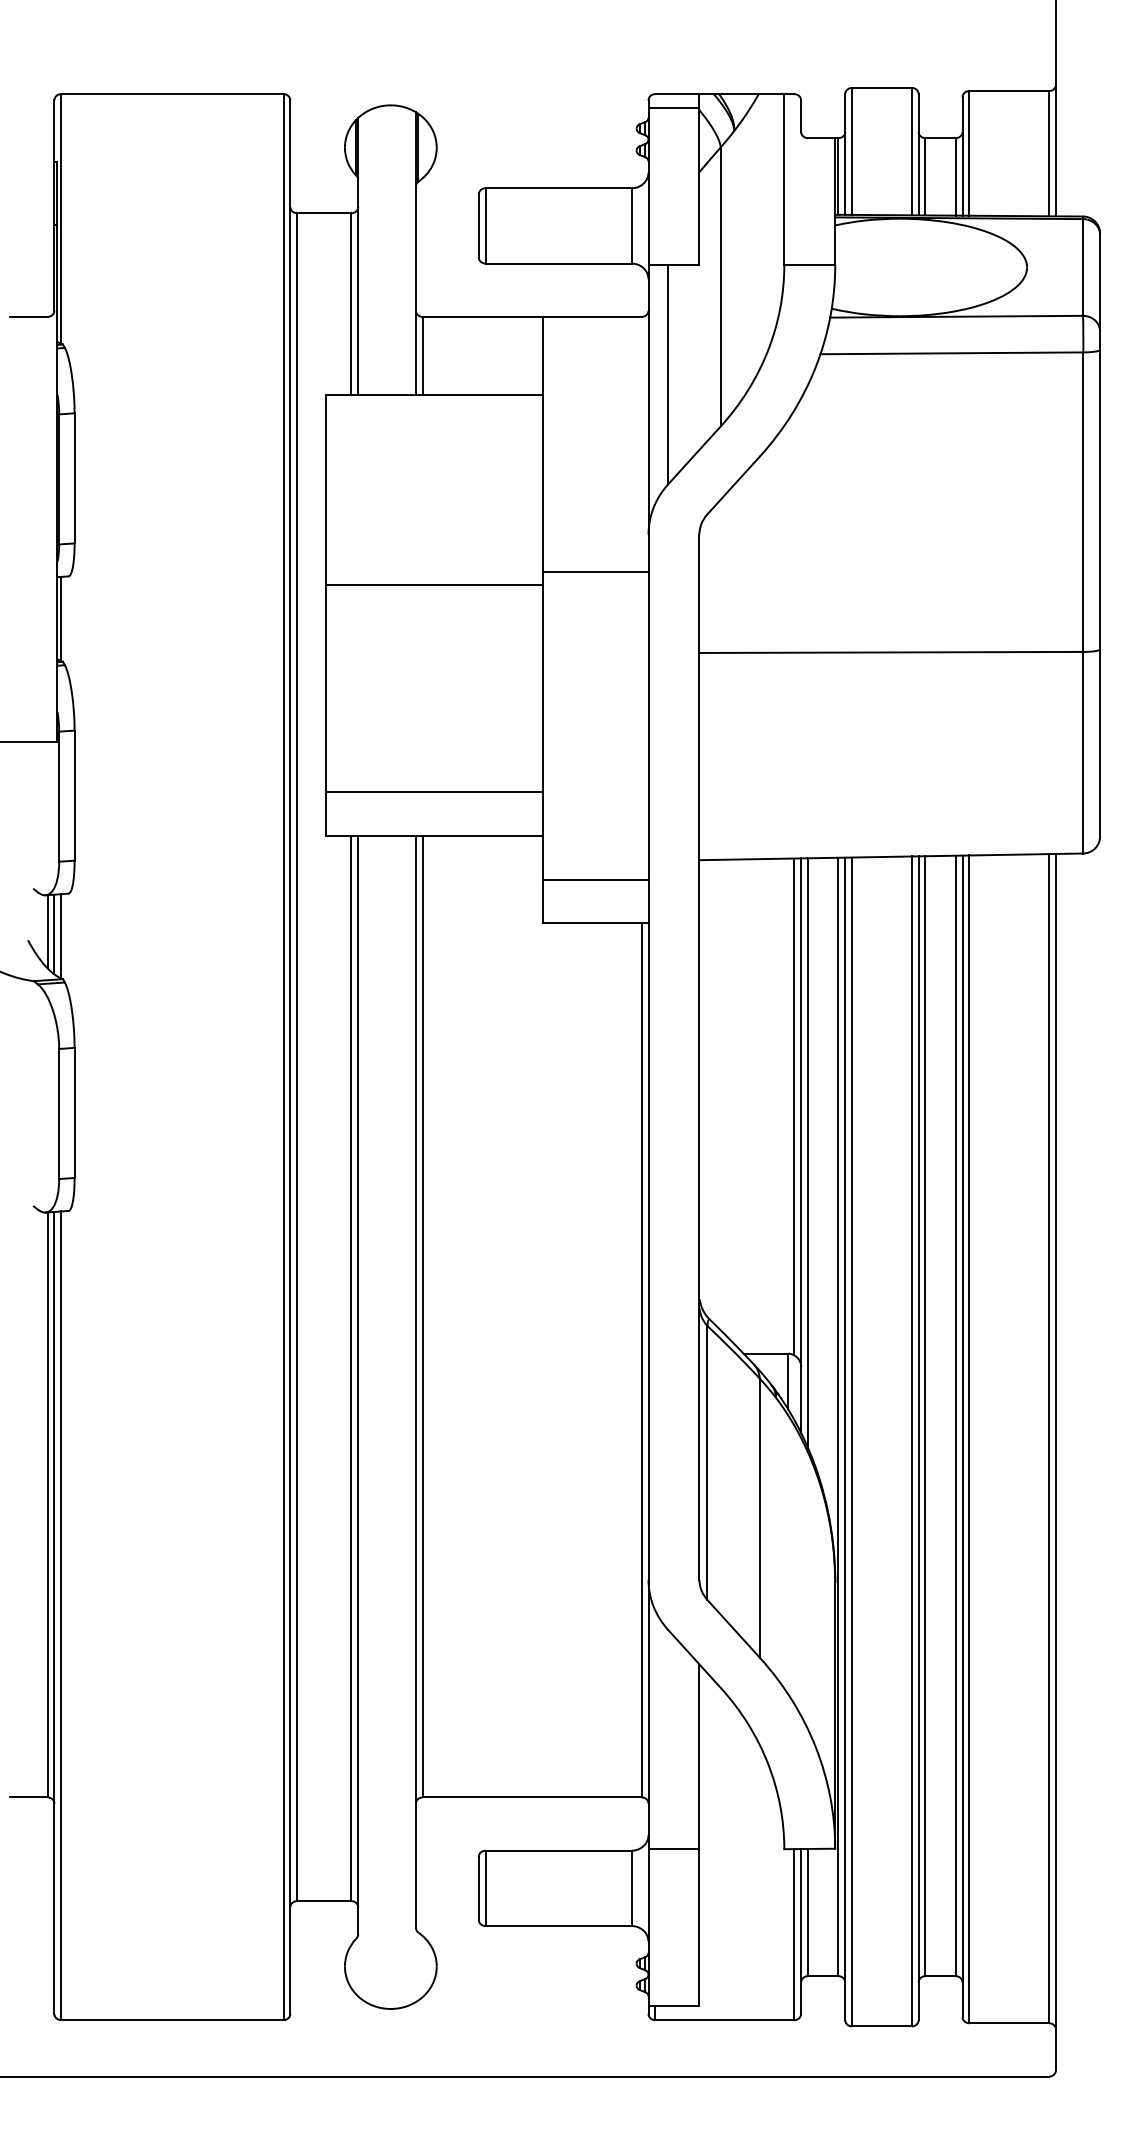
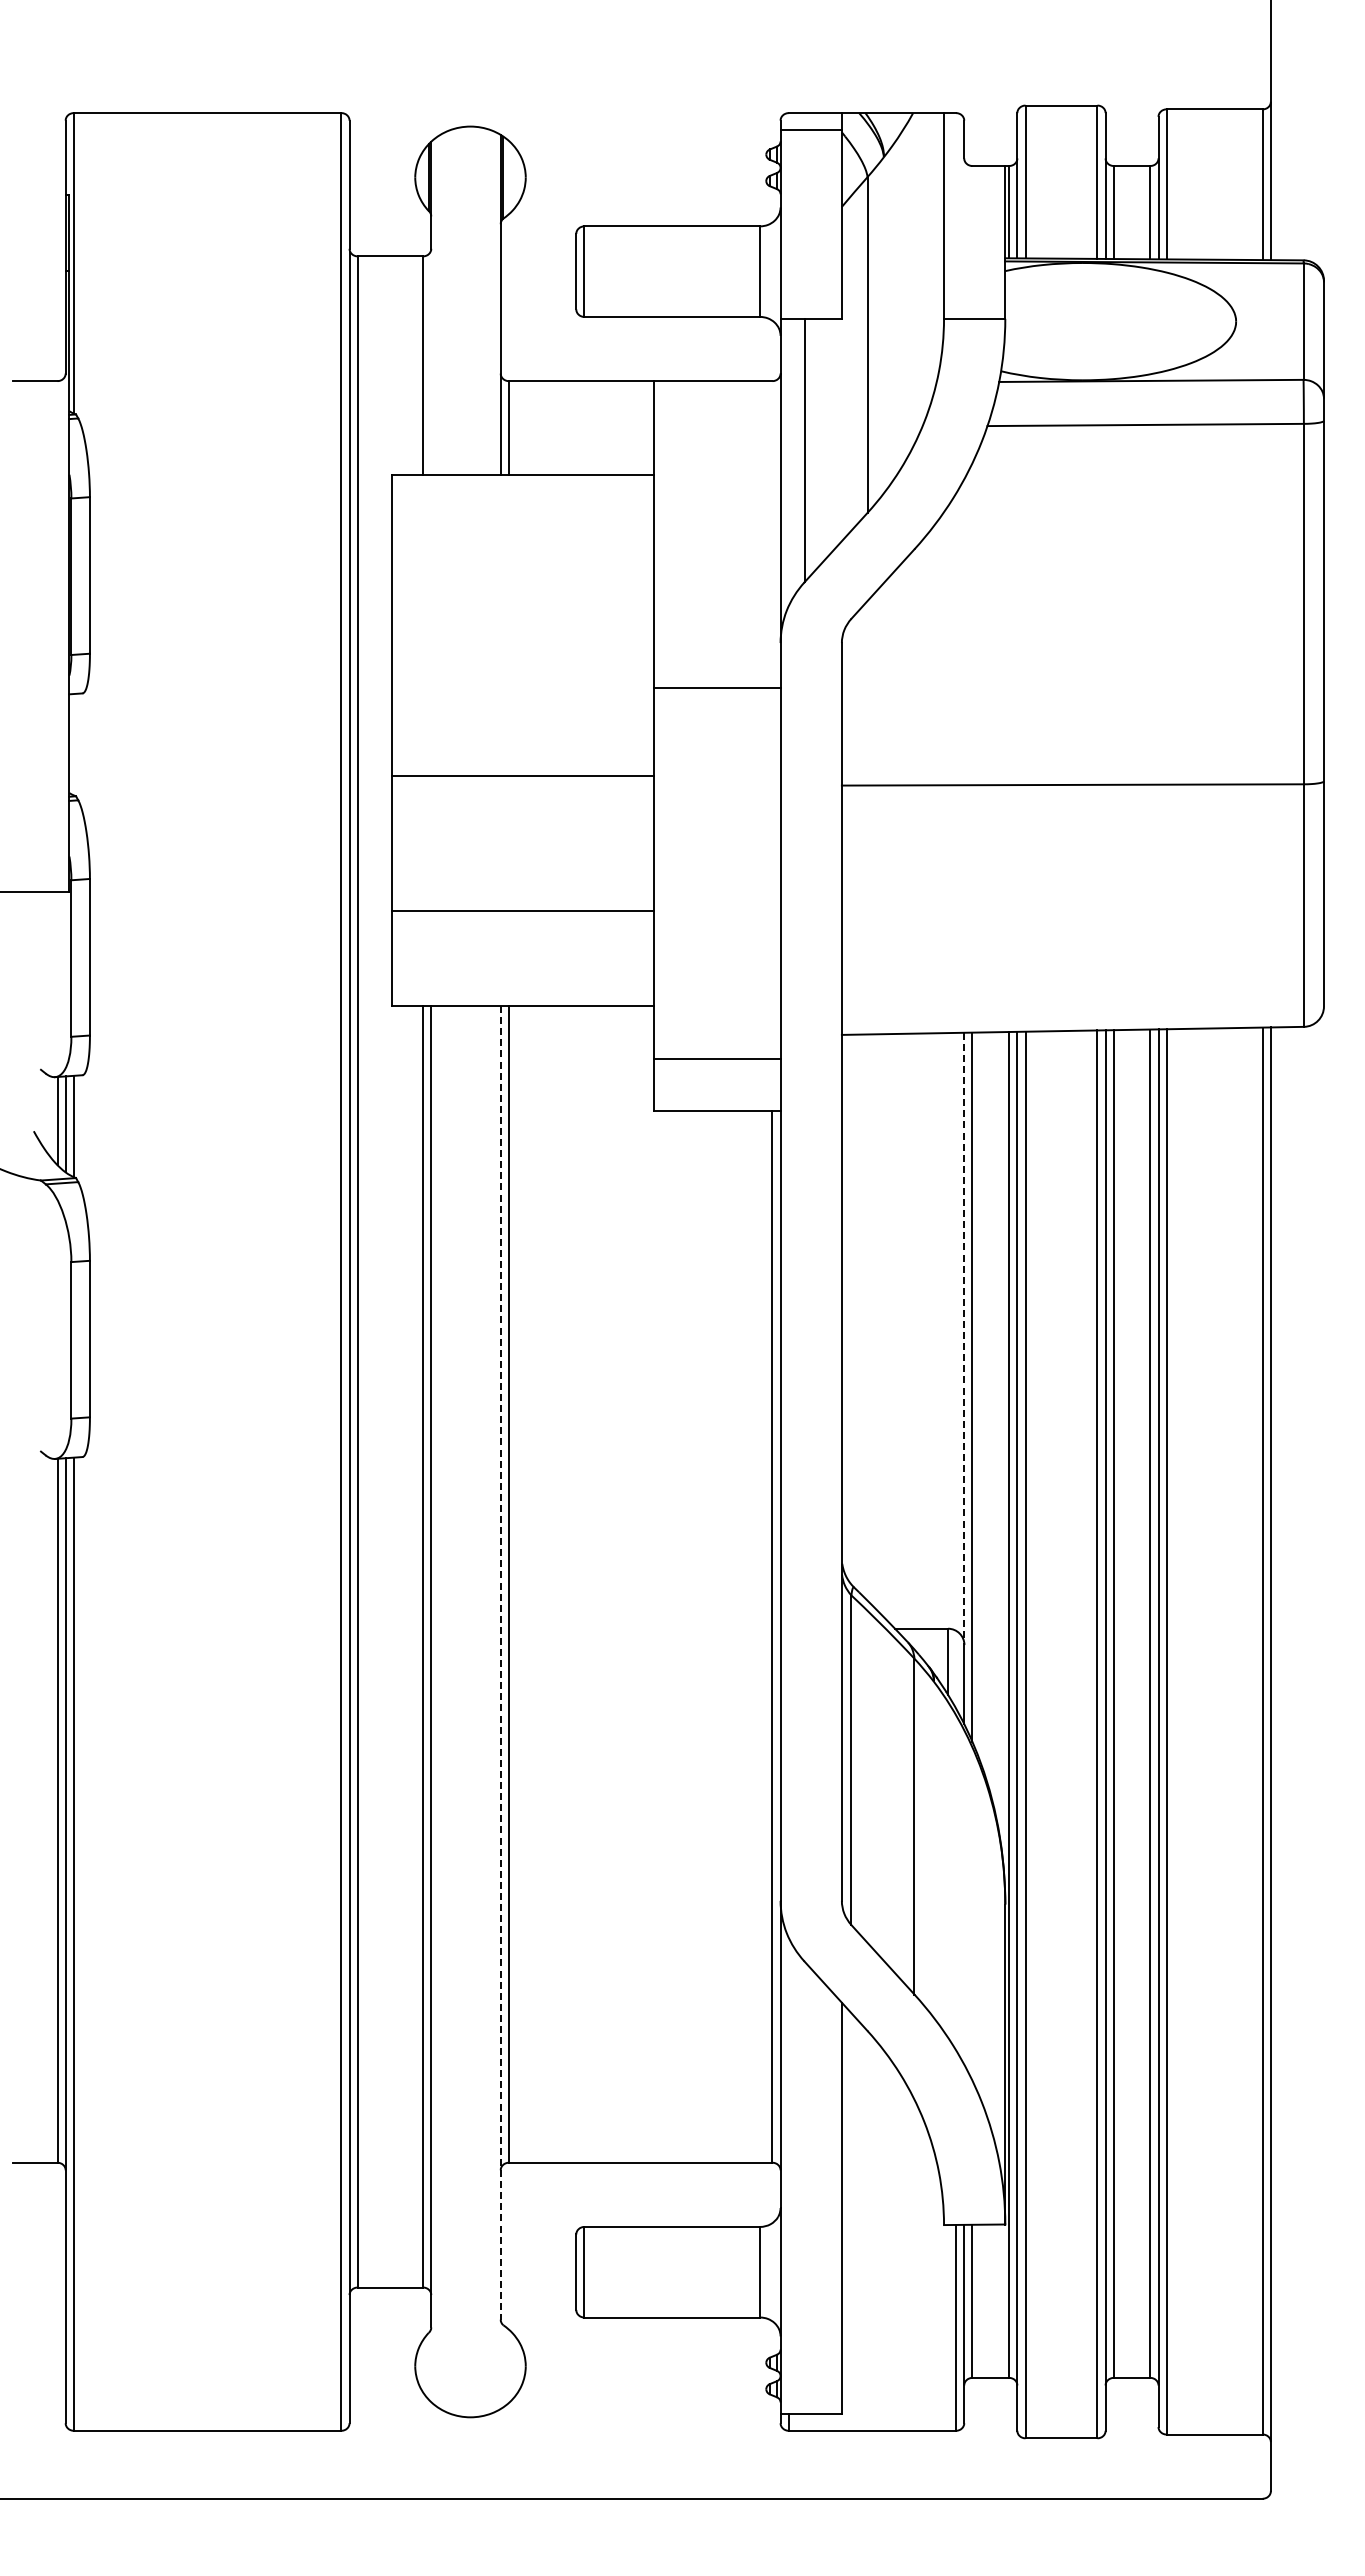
line: (358, 301) -> (431, 362), removed
line: (434, 584) -> (522, 776), moved
line: (60, 618) -> (73, 744), removed
line: (434, 791) -> (522, 910), moved
line: (794, 1106) -> (956, 1331), removed
line: (801, 1112) -> (964, 1338), solid -> dashed
line: (415, 1381) -> (500, 1662), solid -> dashed
line: (673, 1849) -> (810, 2225), removed

